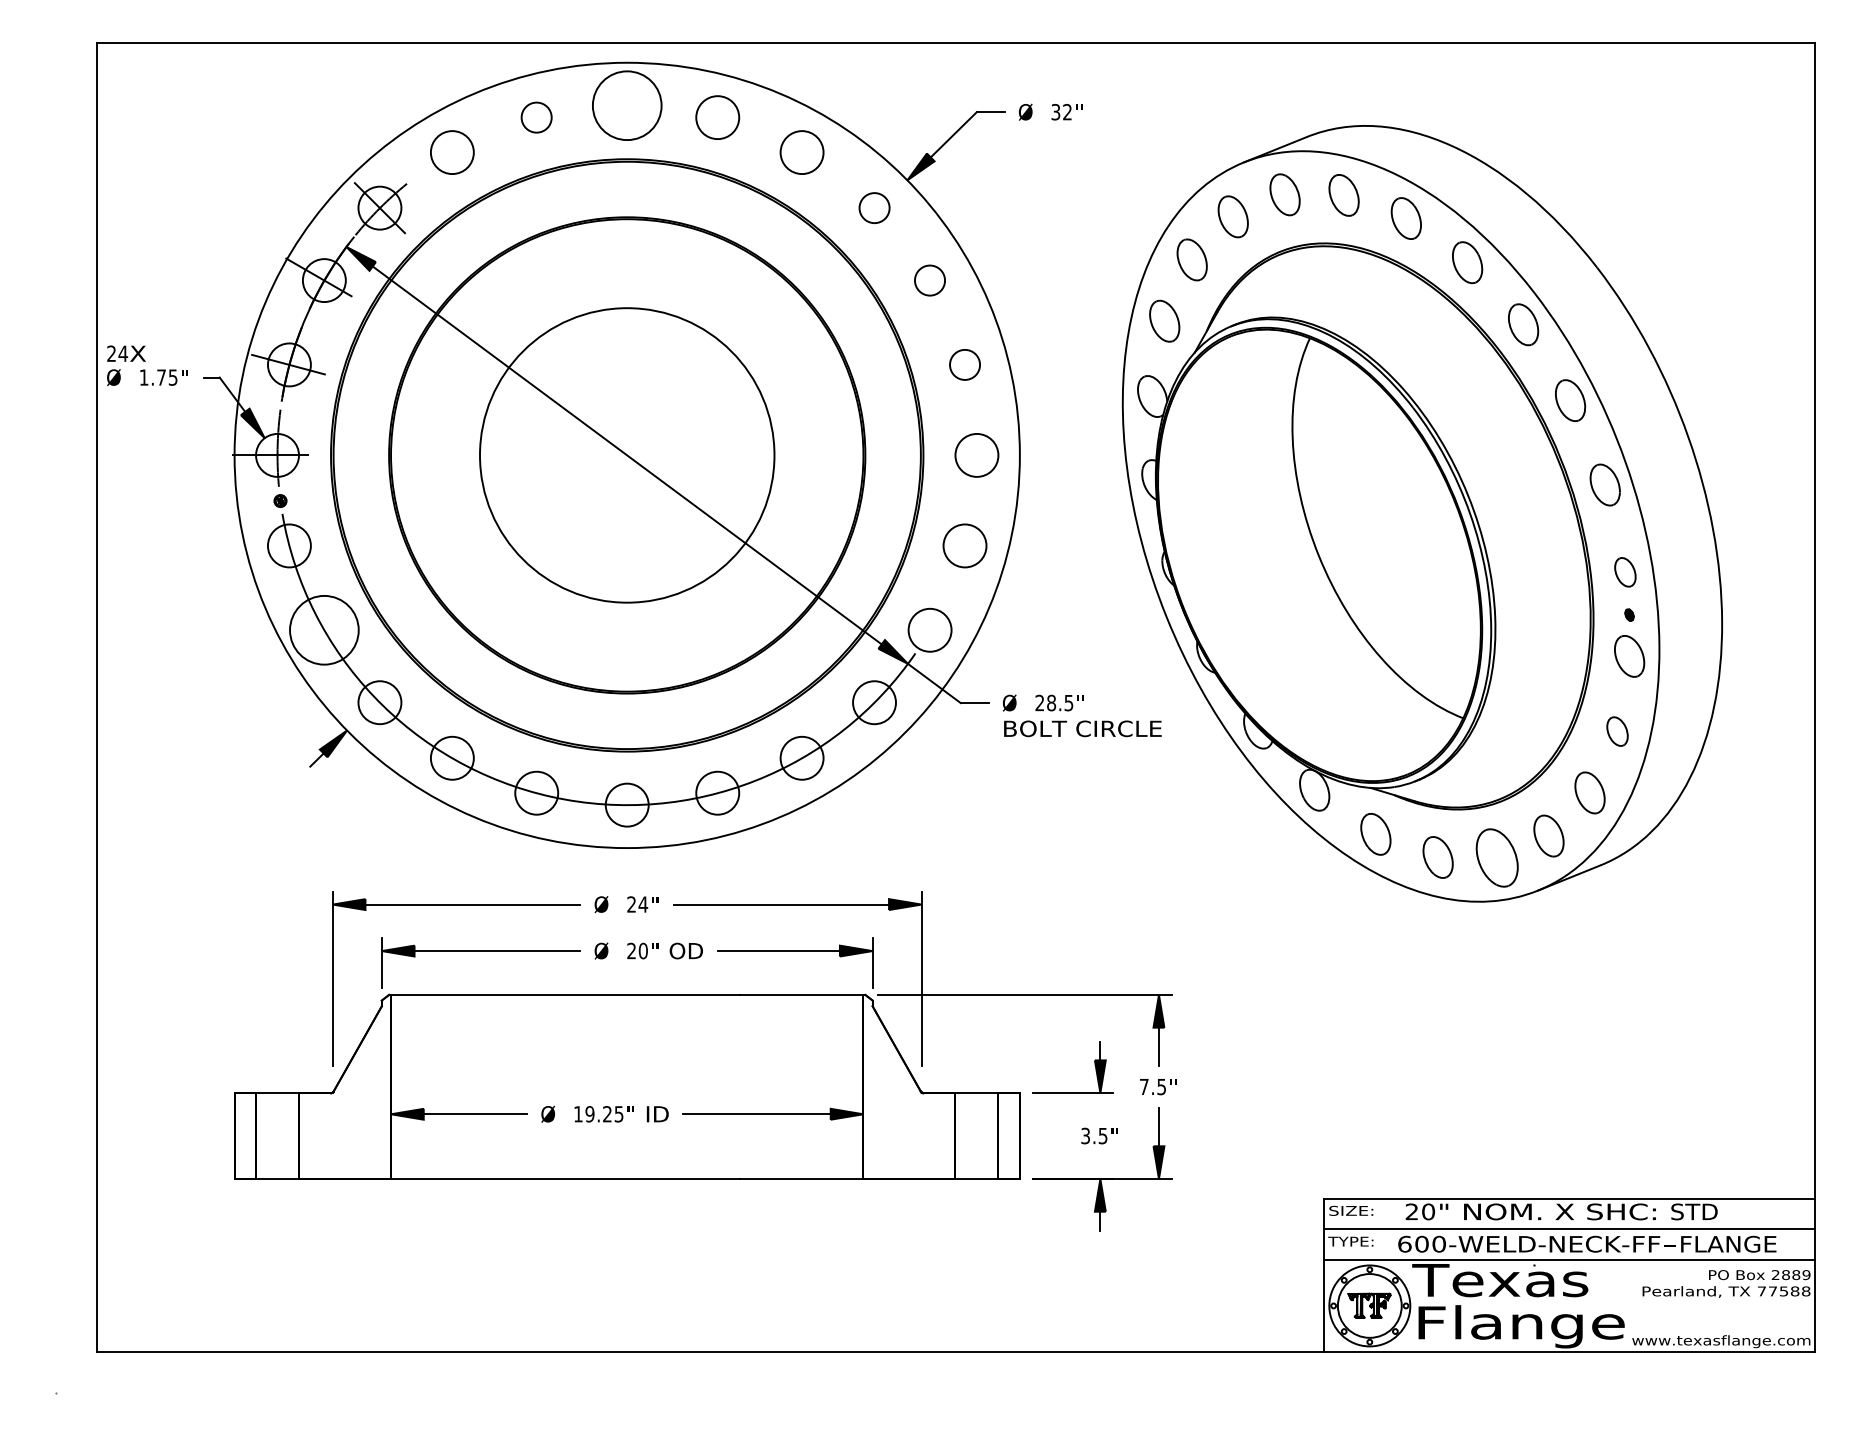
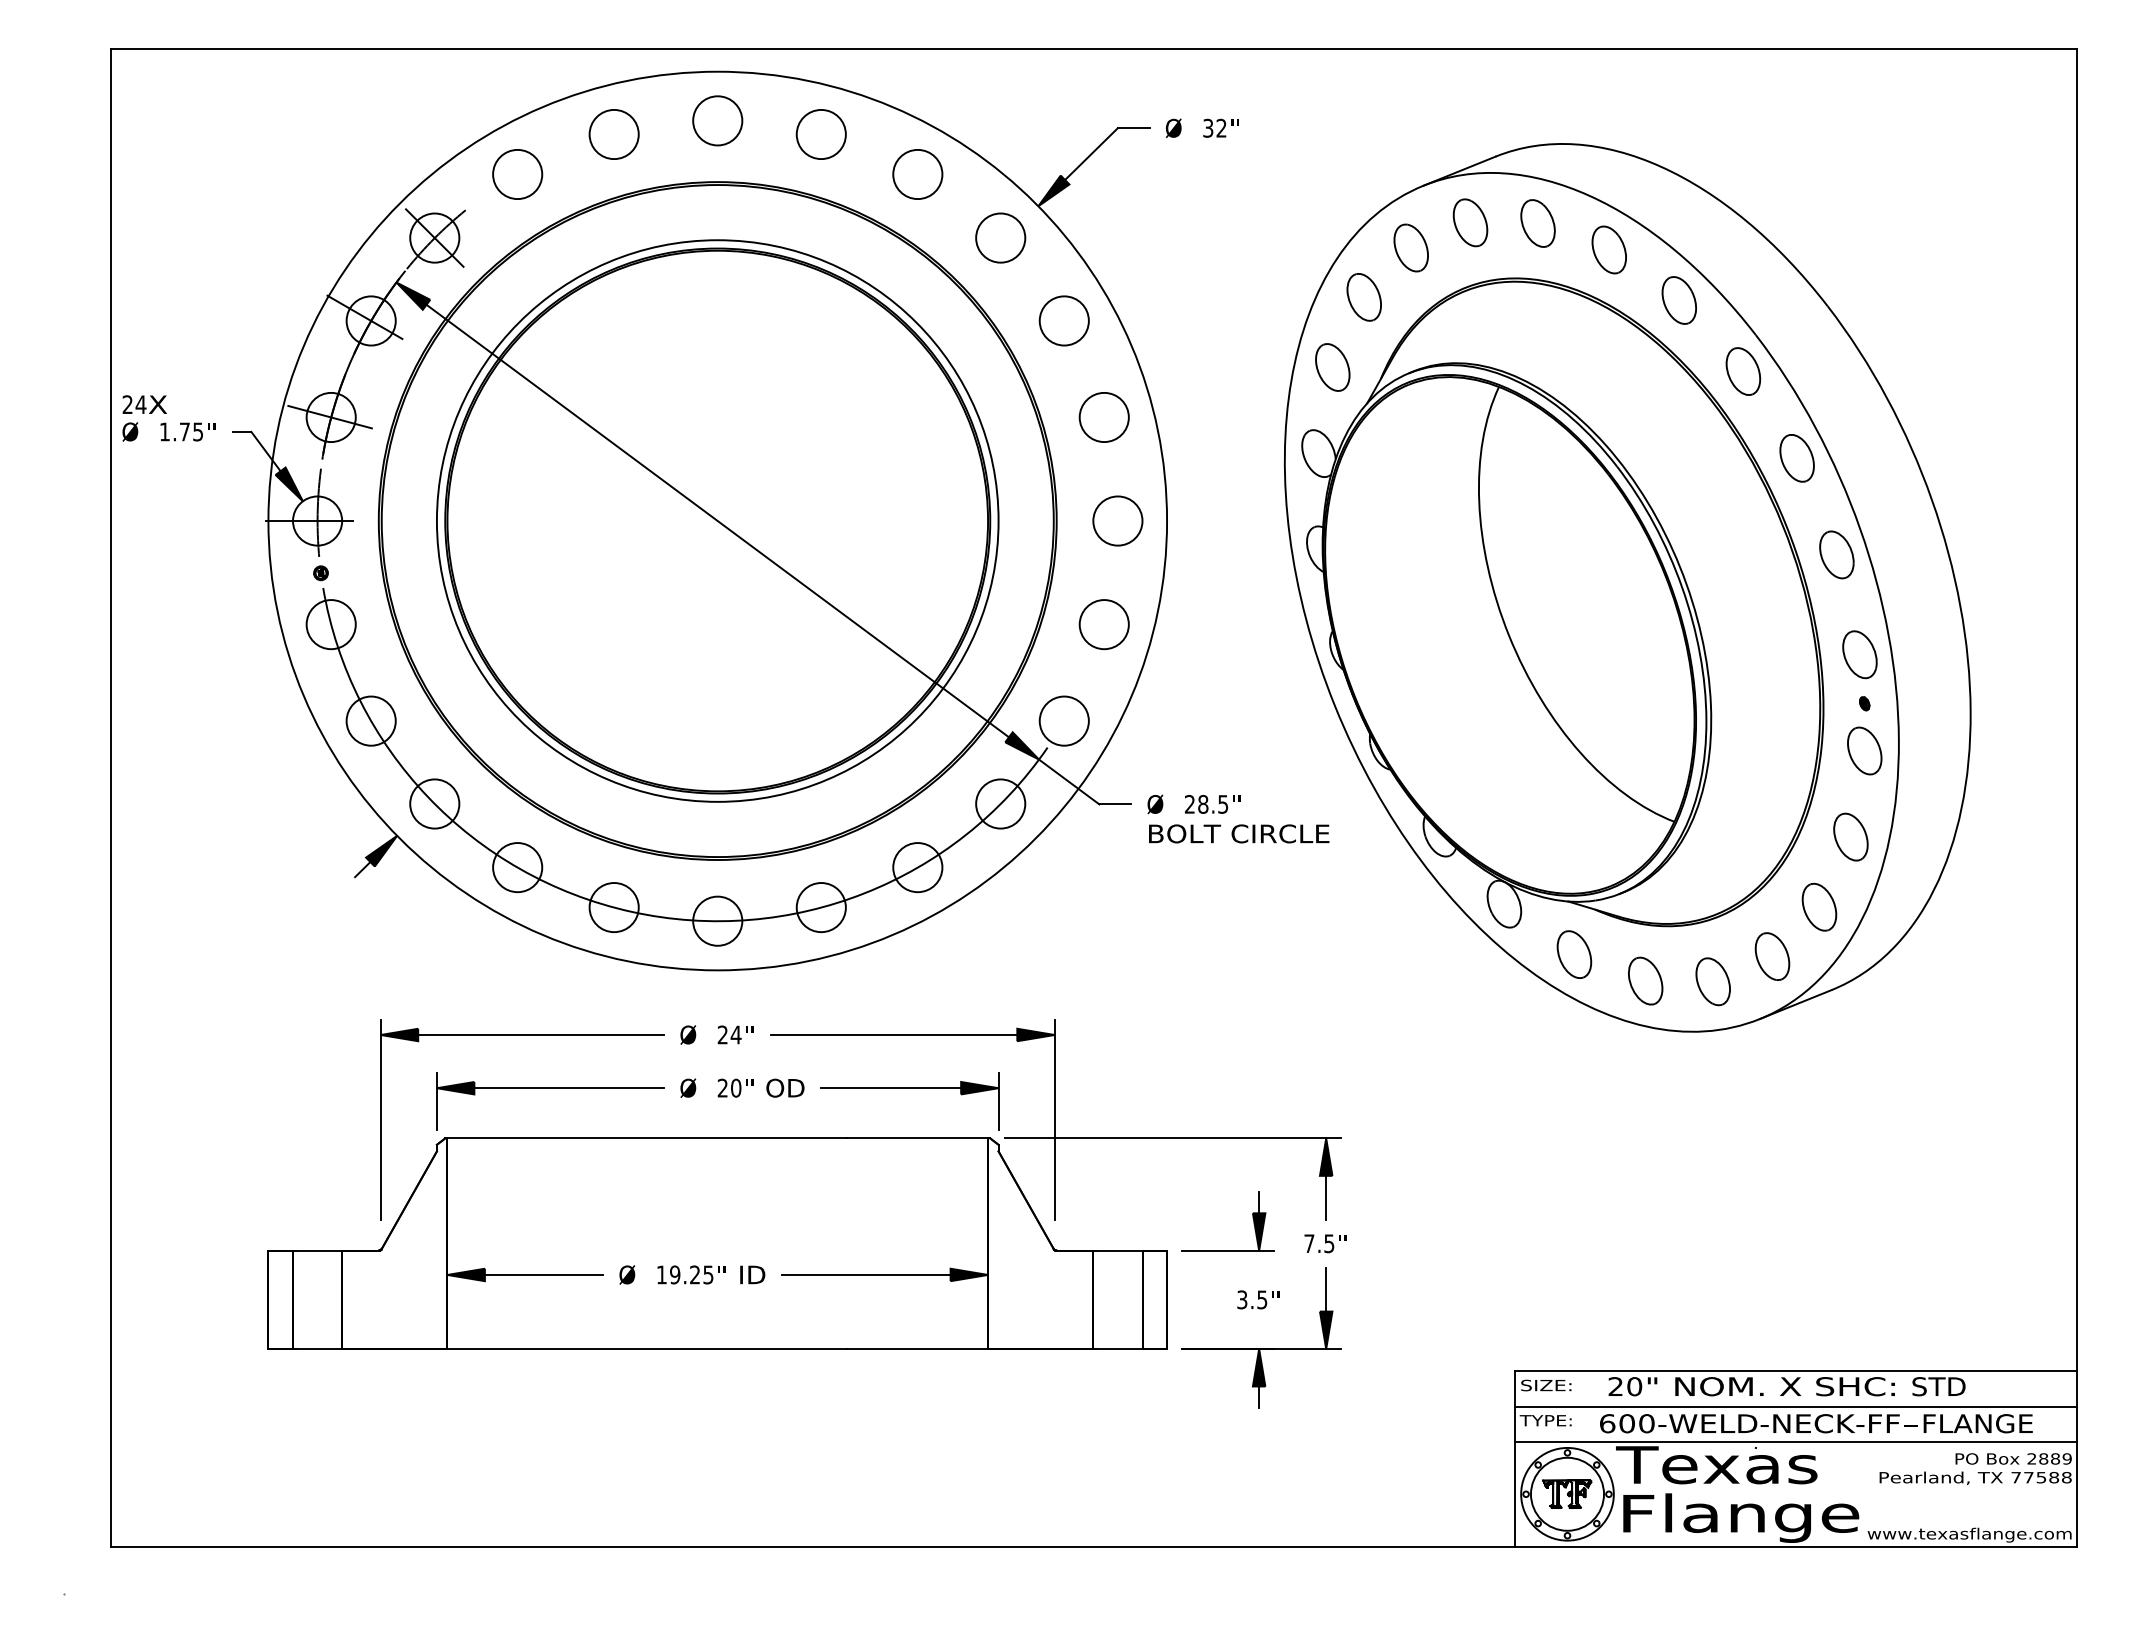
circle: (627, 105) -> (717, 120), size x0.62
circle: (536, 117) -> (613, 134), size x1.43
circle: (874, 207) -> (1000, 237), size x1.43
circle: (929, 280) -> (1063, 320), size x1.43
circle: (964, 364) -> (1103, 417), size x1.43
circle: (627, 454) -> (717, 520), size x1.67
part: (1625, 572) -> (1859, 654), size x1.43
circle: (323, 629) -> (370, 720), size x0.62
part: (1617, 731) -> (1850, 836), size x1.43
part: (1496, 857) -> (1712, 981), size x0.71

